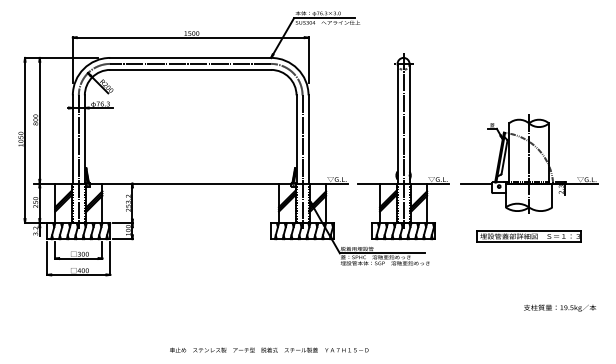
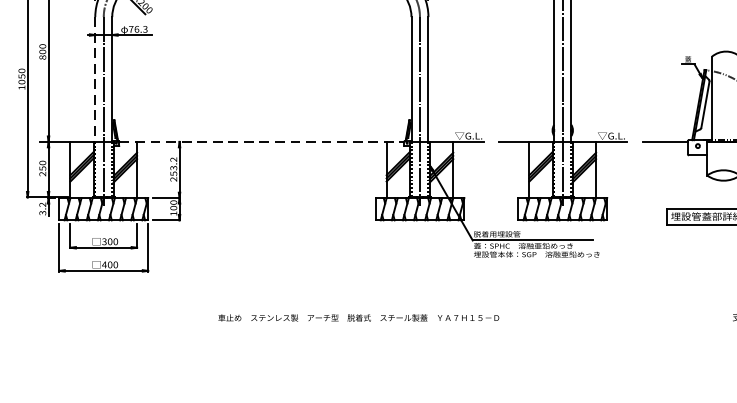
line: (72, 139) -> (94, 79), solid -> dashed
line: (190, 183) -> (261, 141), solid -> dashed
text: (269, 349) -> (359, 316), moved

